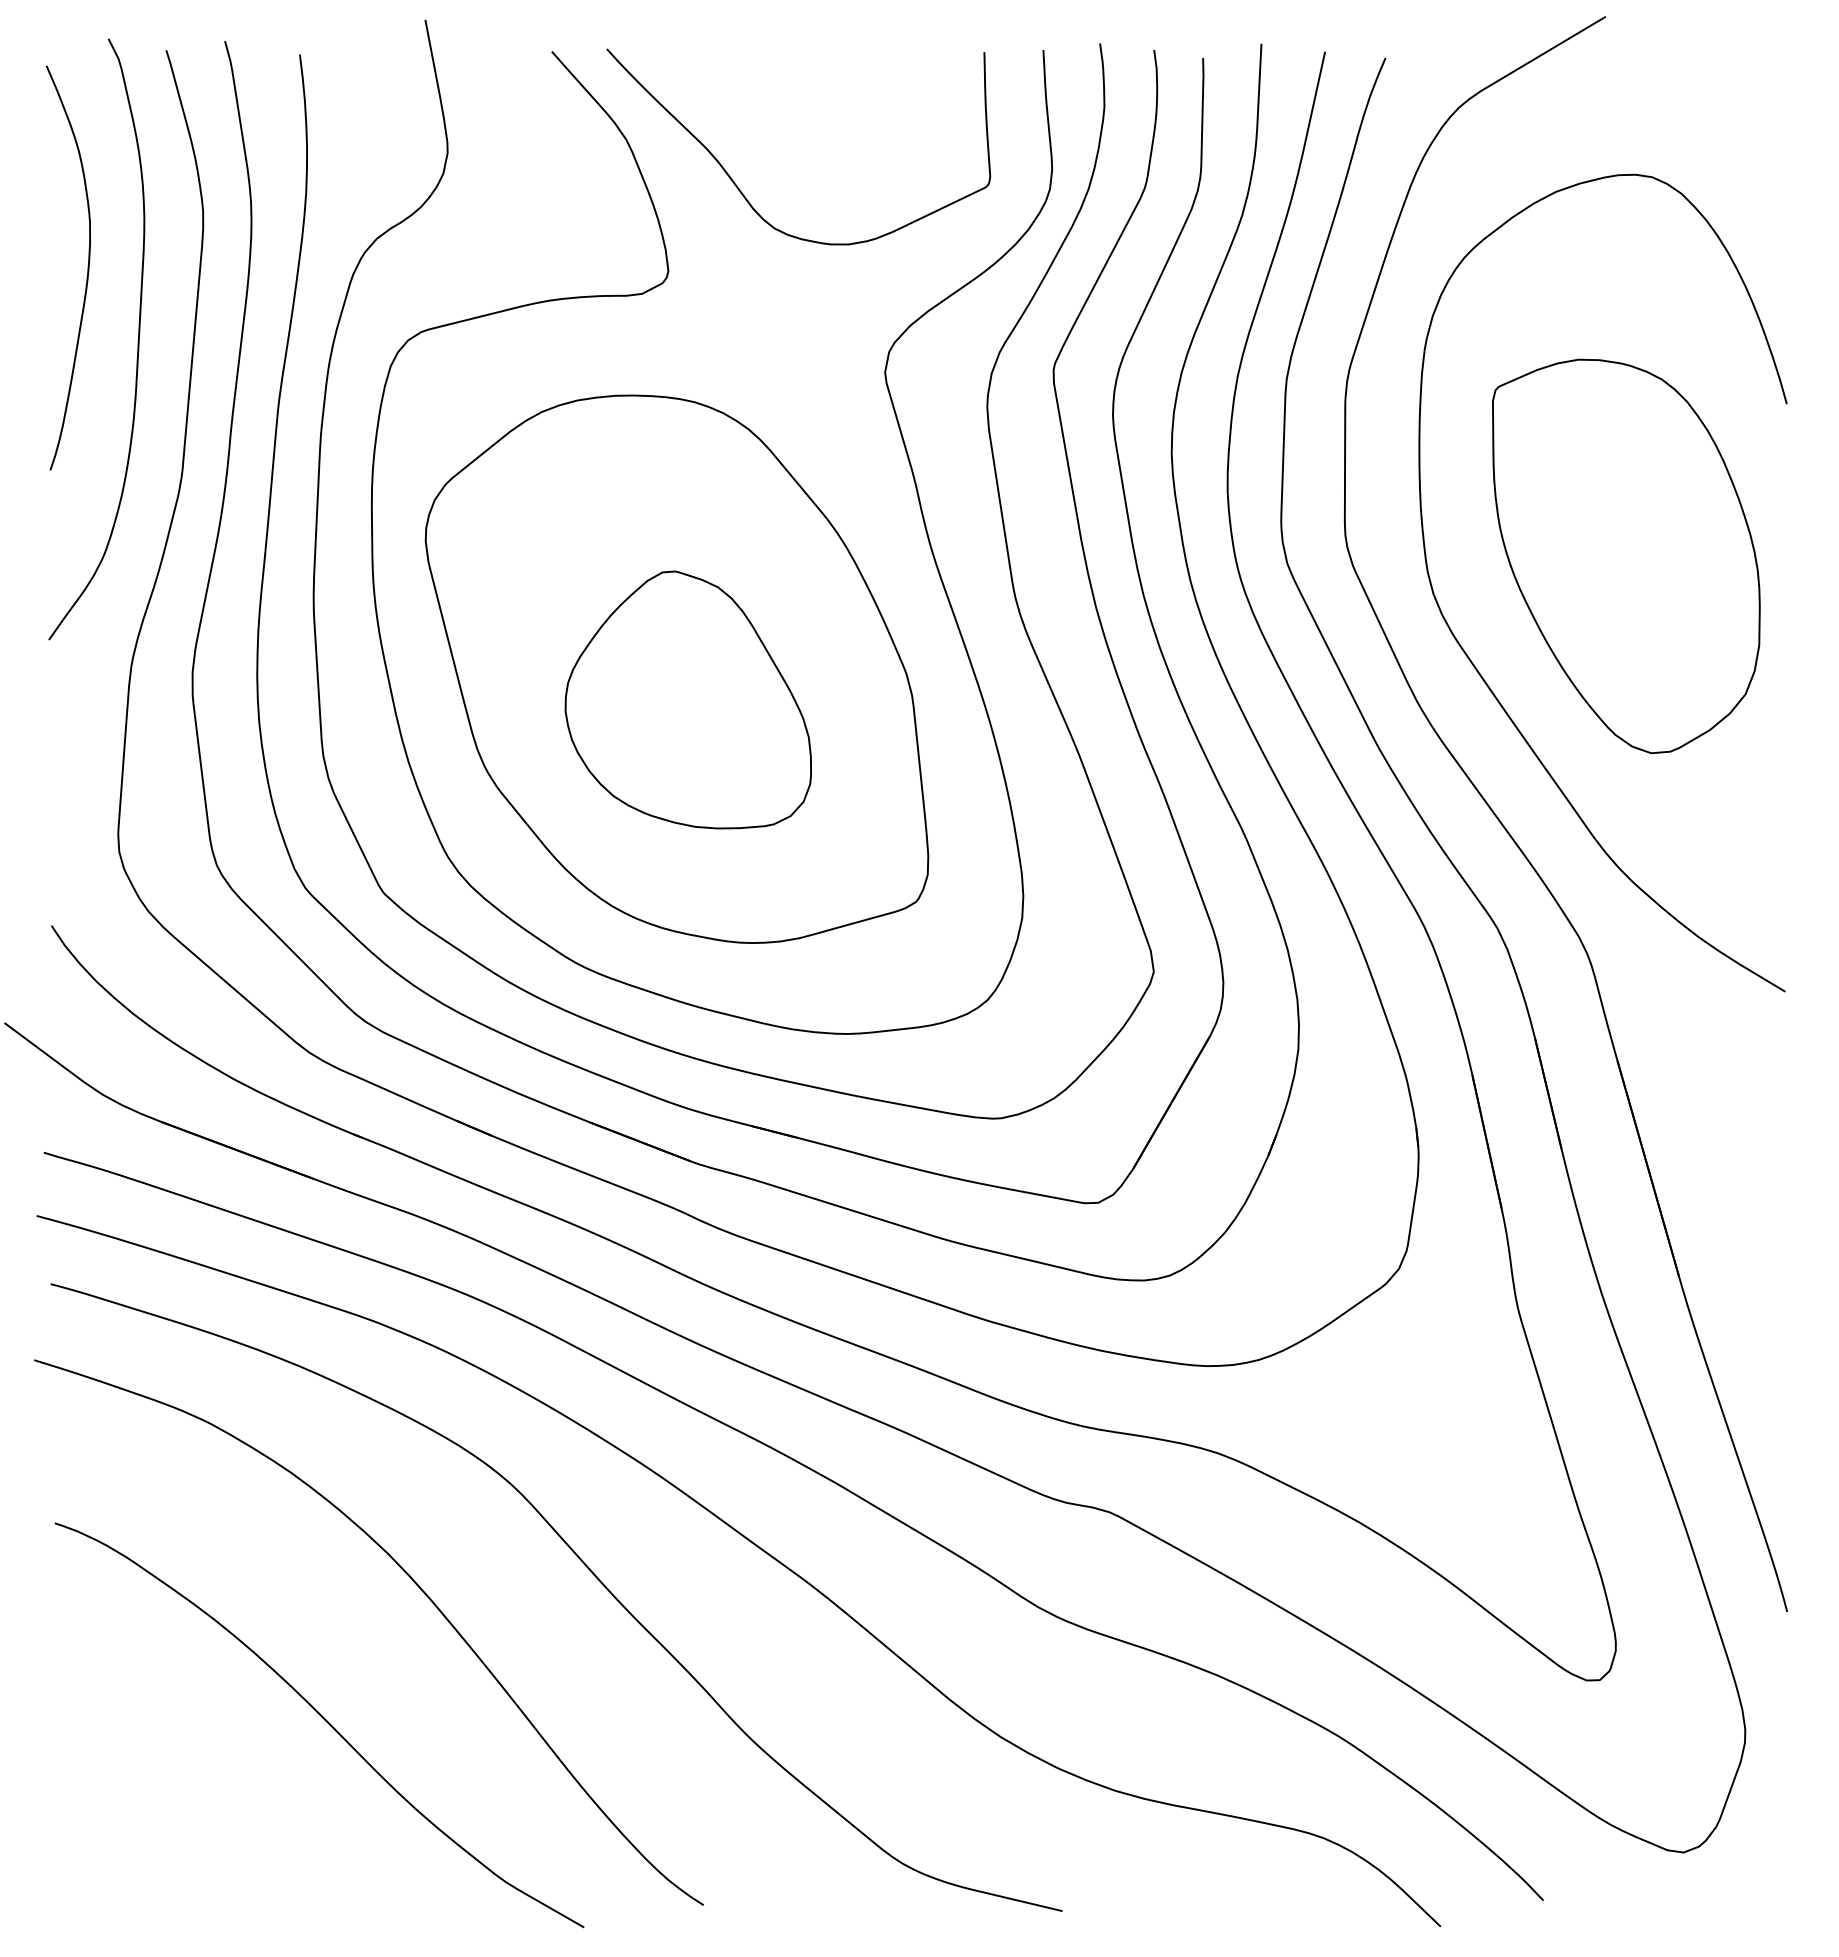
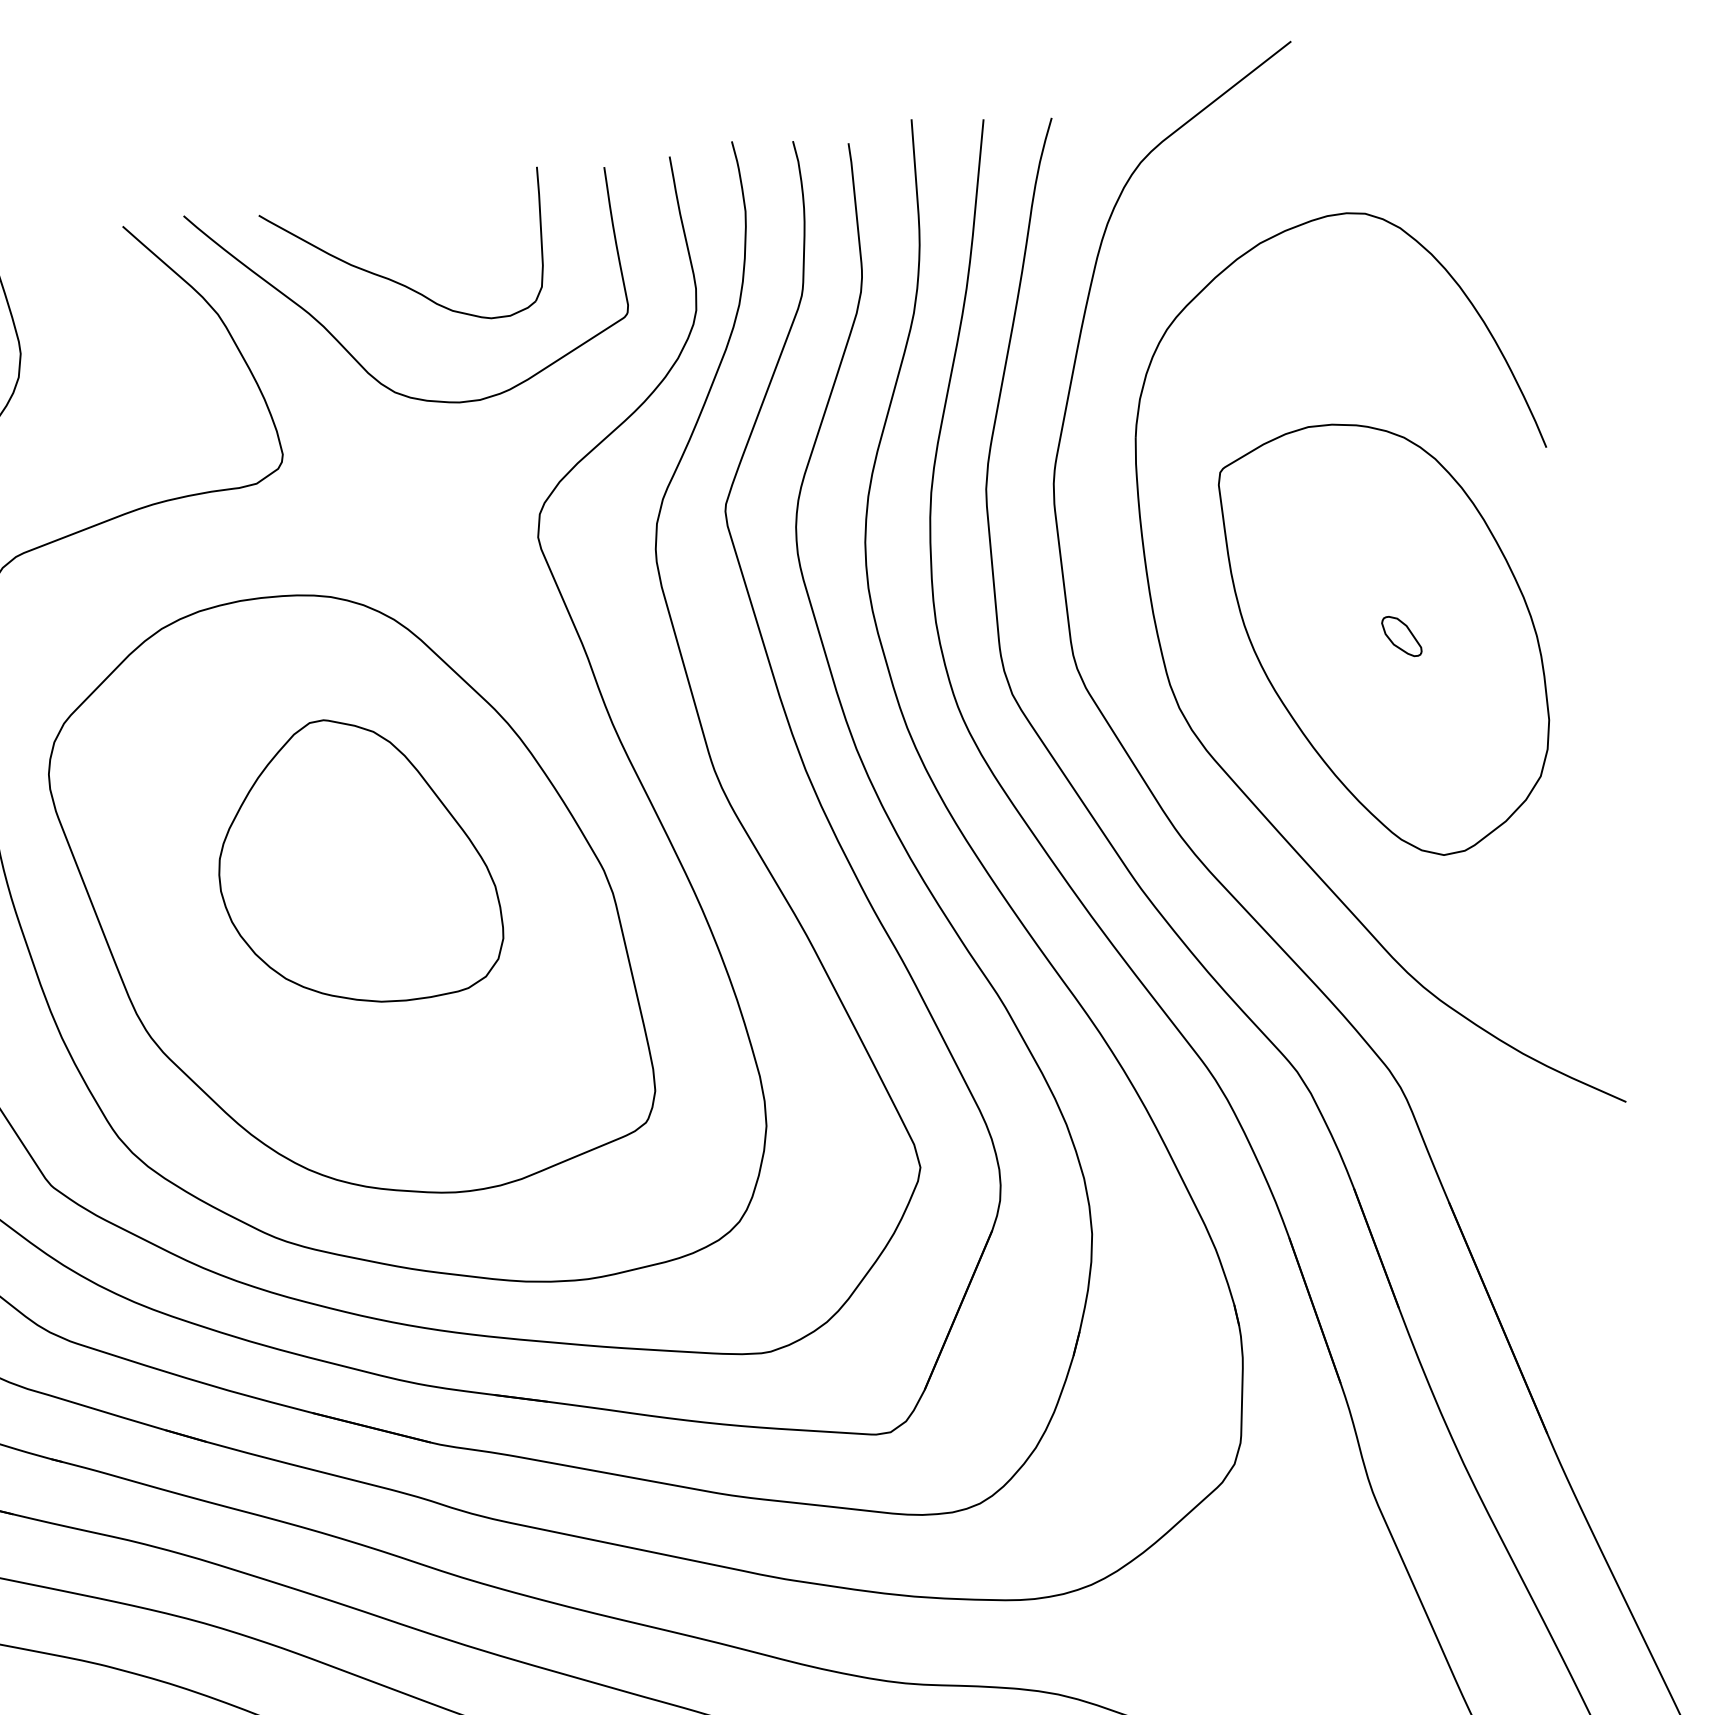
part: (785, 128) -> (393, 279), added
part: (1637, 554) -> (1401, 635), added
part: (687, 699) -> (355, 861), moved

